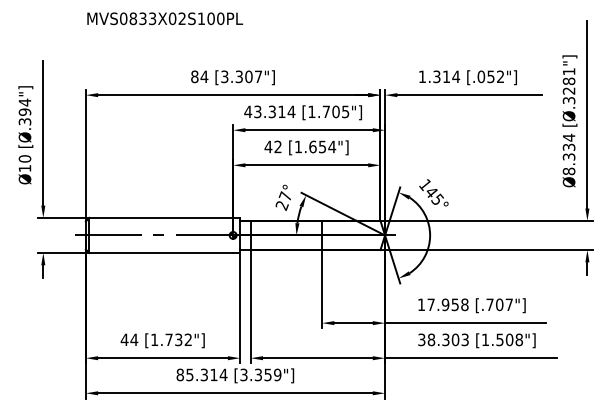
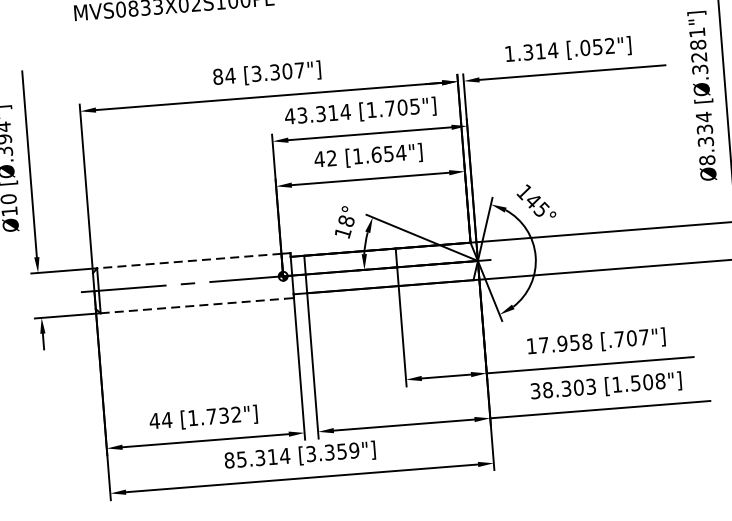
text: (283, 200) -> (344, 226), 27° -> 18°
line: (161, 217) -> (189, 260), solid -> dashed
line: (161, 252) -> (193, 305), solid -> dashed

